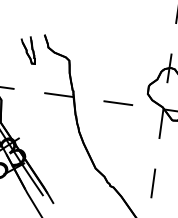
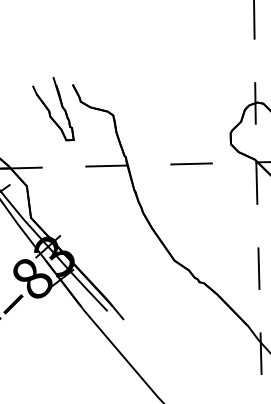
part: (28, 49) -> (53, 109), size x1.67

